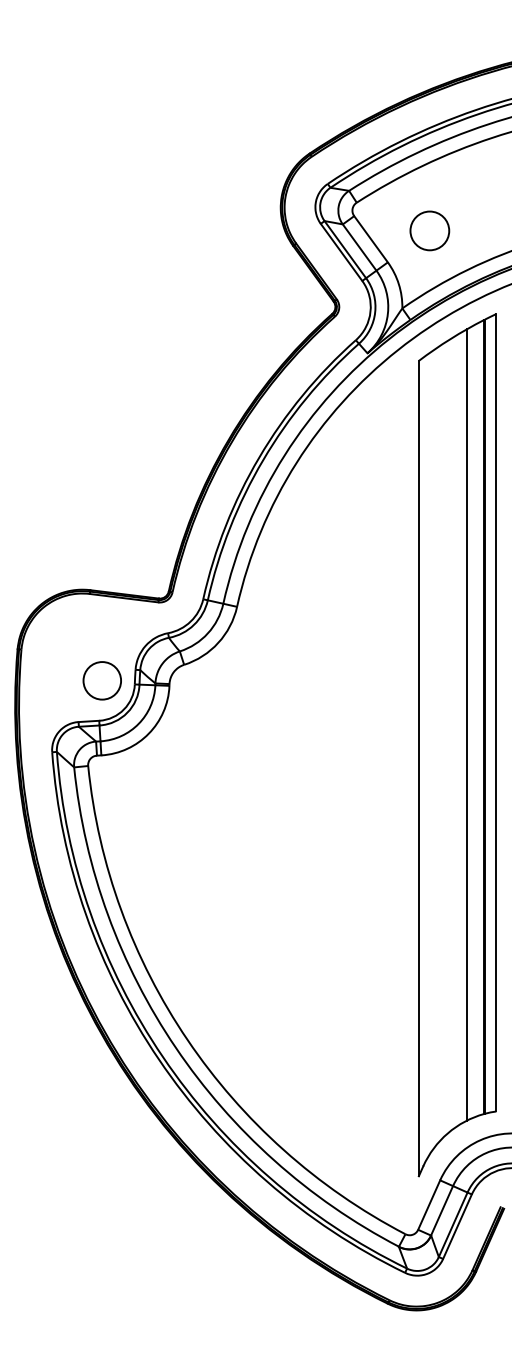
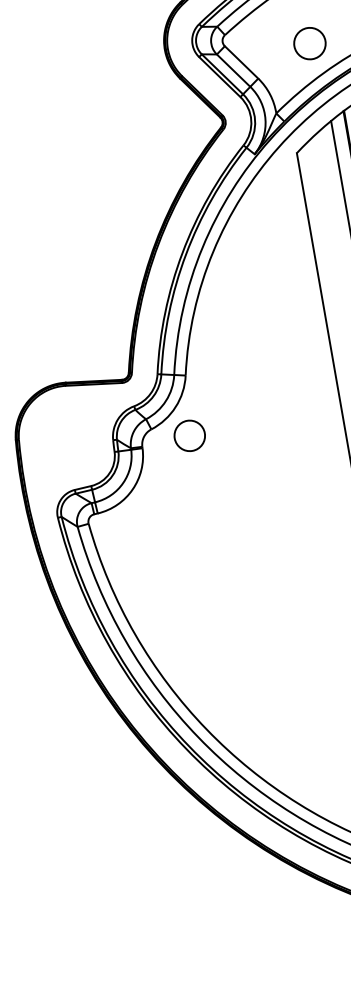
circle: (429, 230) -> (309, 43), moved
circle: (101, 680) -> (189, 435), moved

